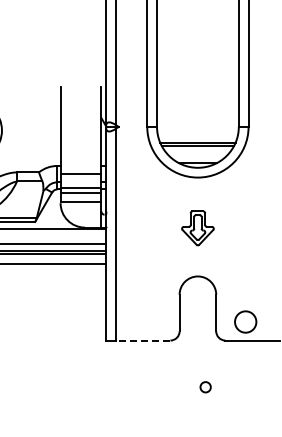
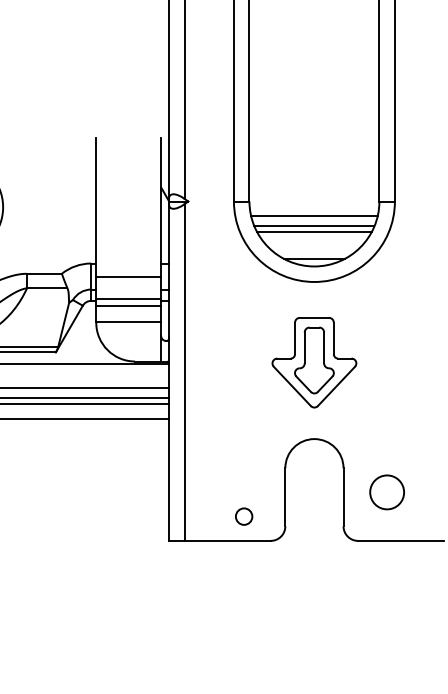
line: (197, 135) -> (313, 215), added
part: (197, 228) -> (313, 362), size x1.67
circle: (245, 321) -> (386, 491), moved
line: (142, 340) -> (226, 540), dashed -> solid
circle: (205, 387) -> (243, 516), moved

